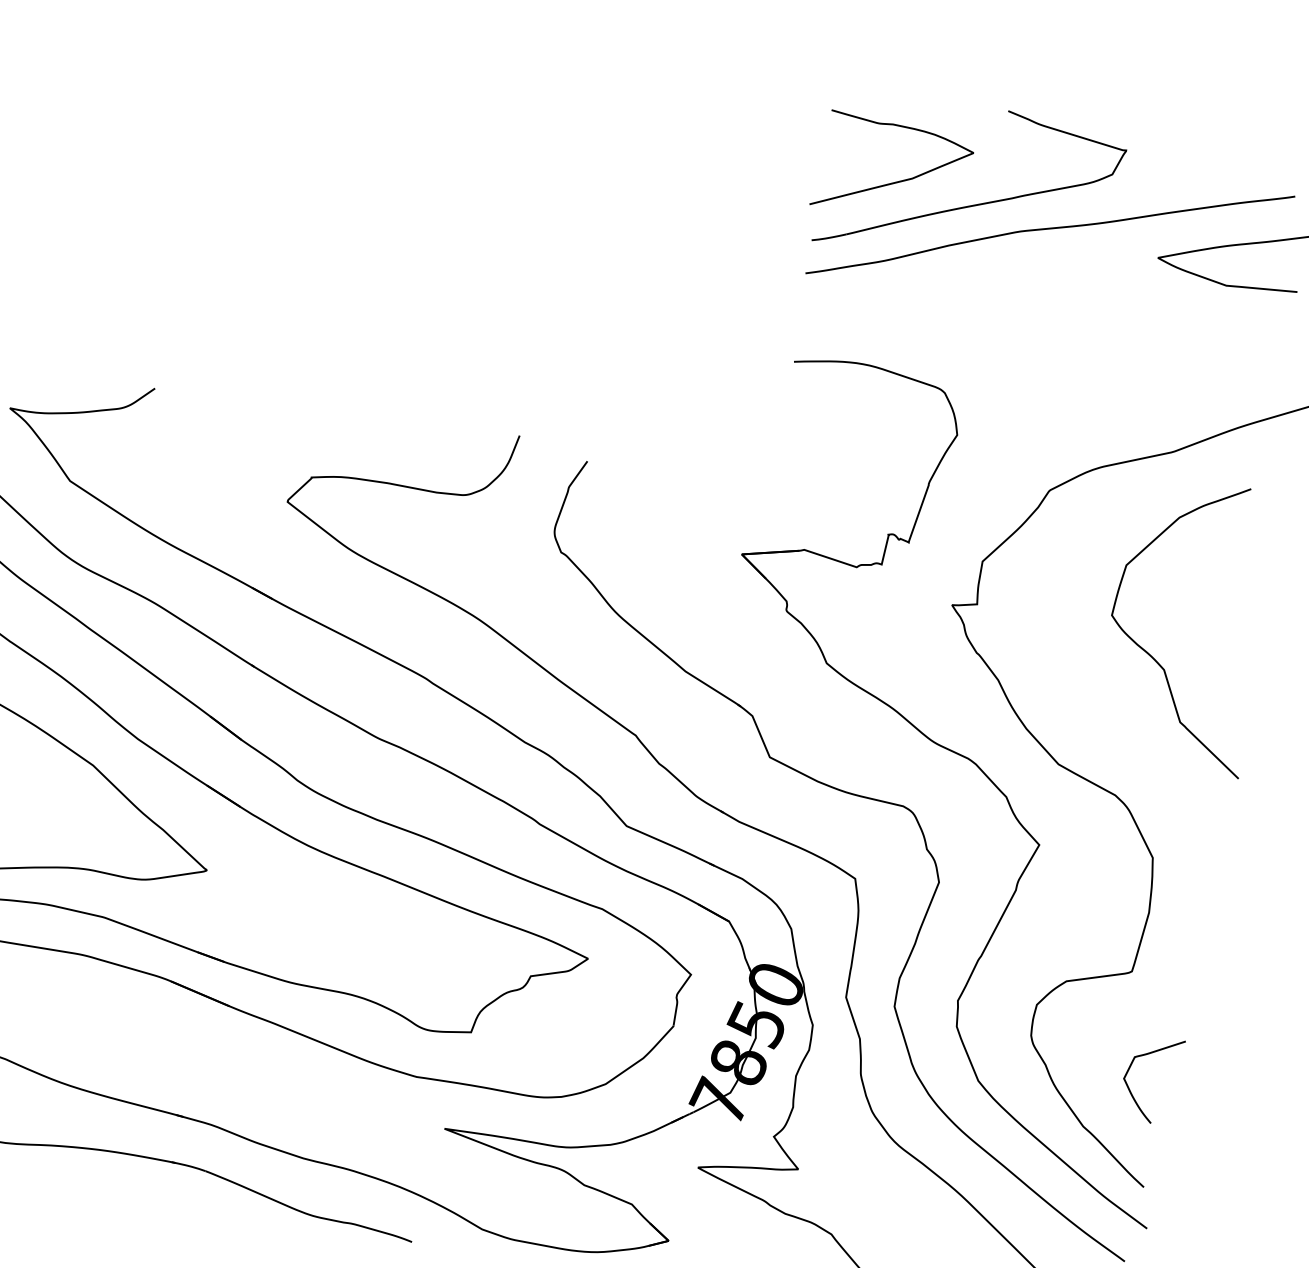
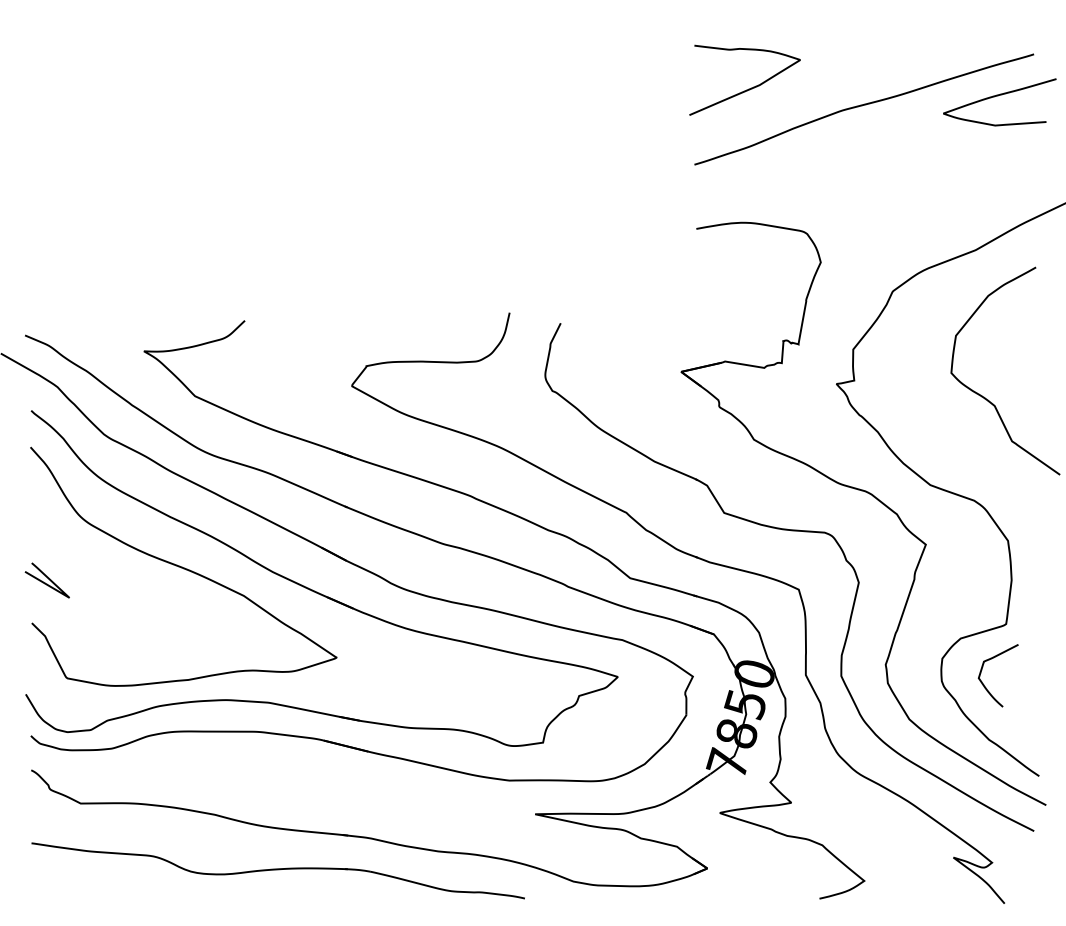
part: (972, 204) -> (805, 96), removed
curve: (1130, 1068) -> (982, 670), moved

